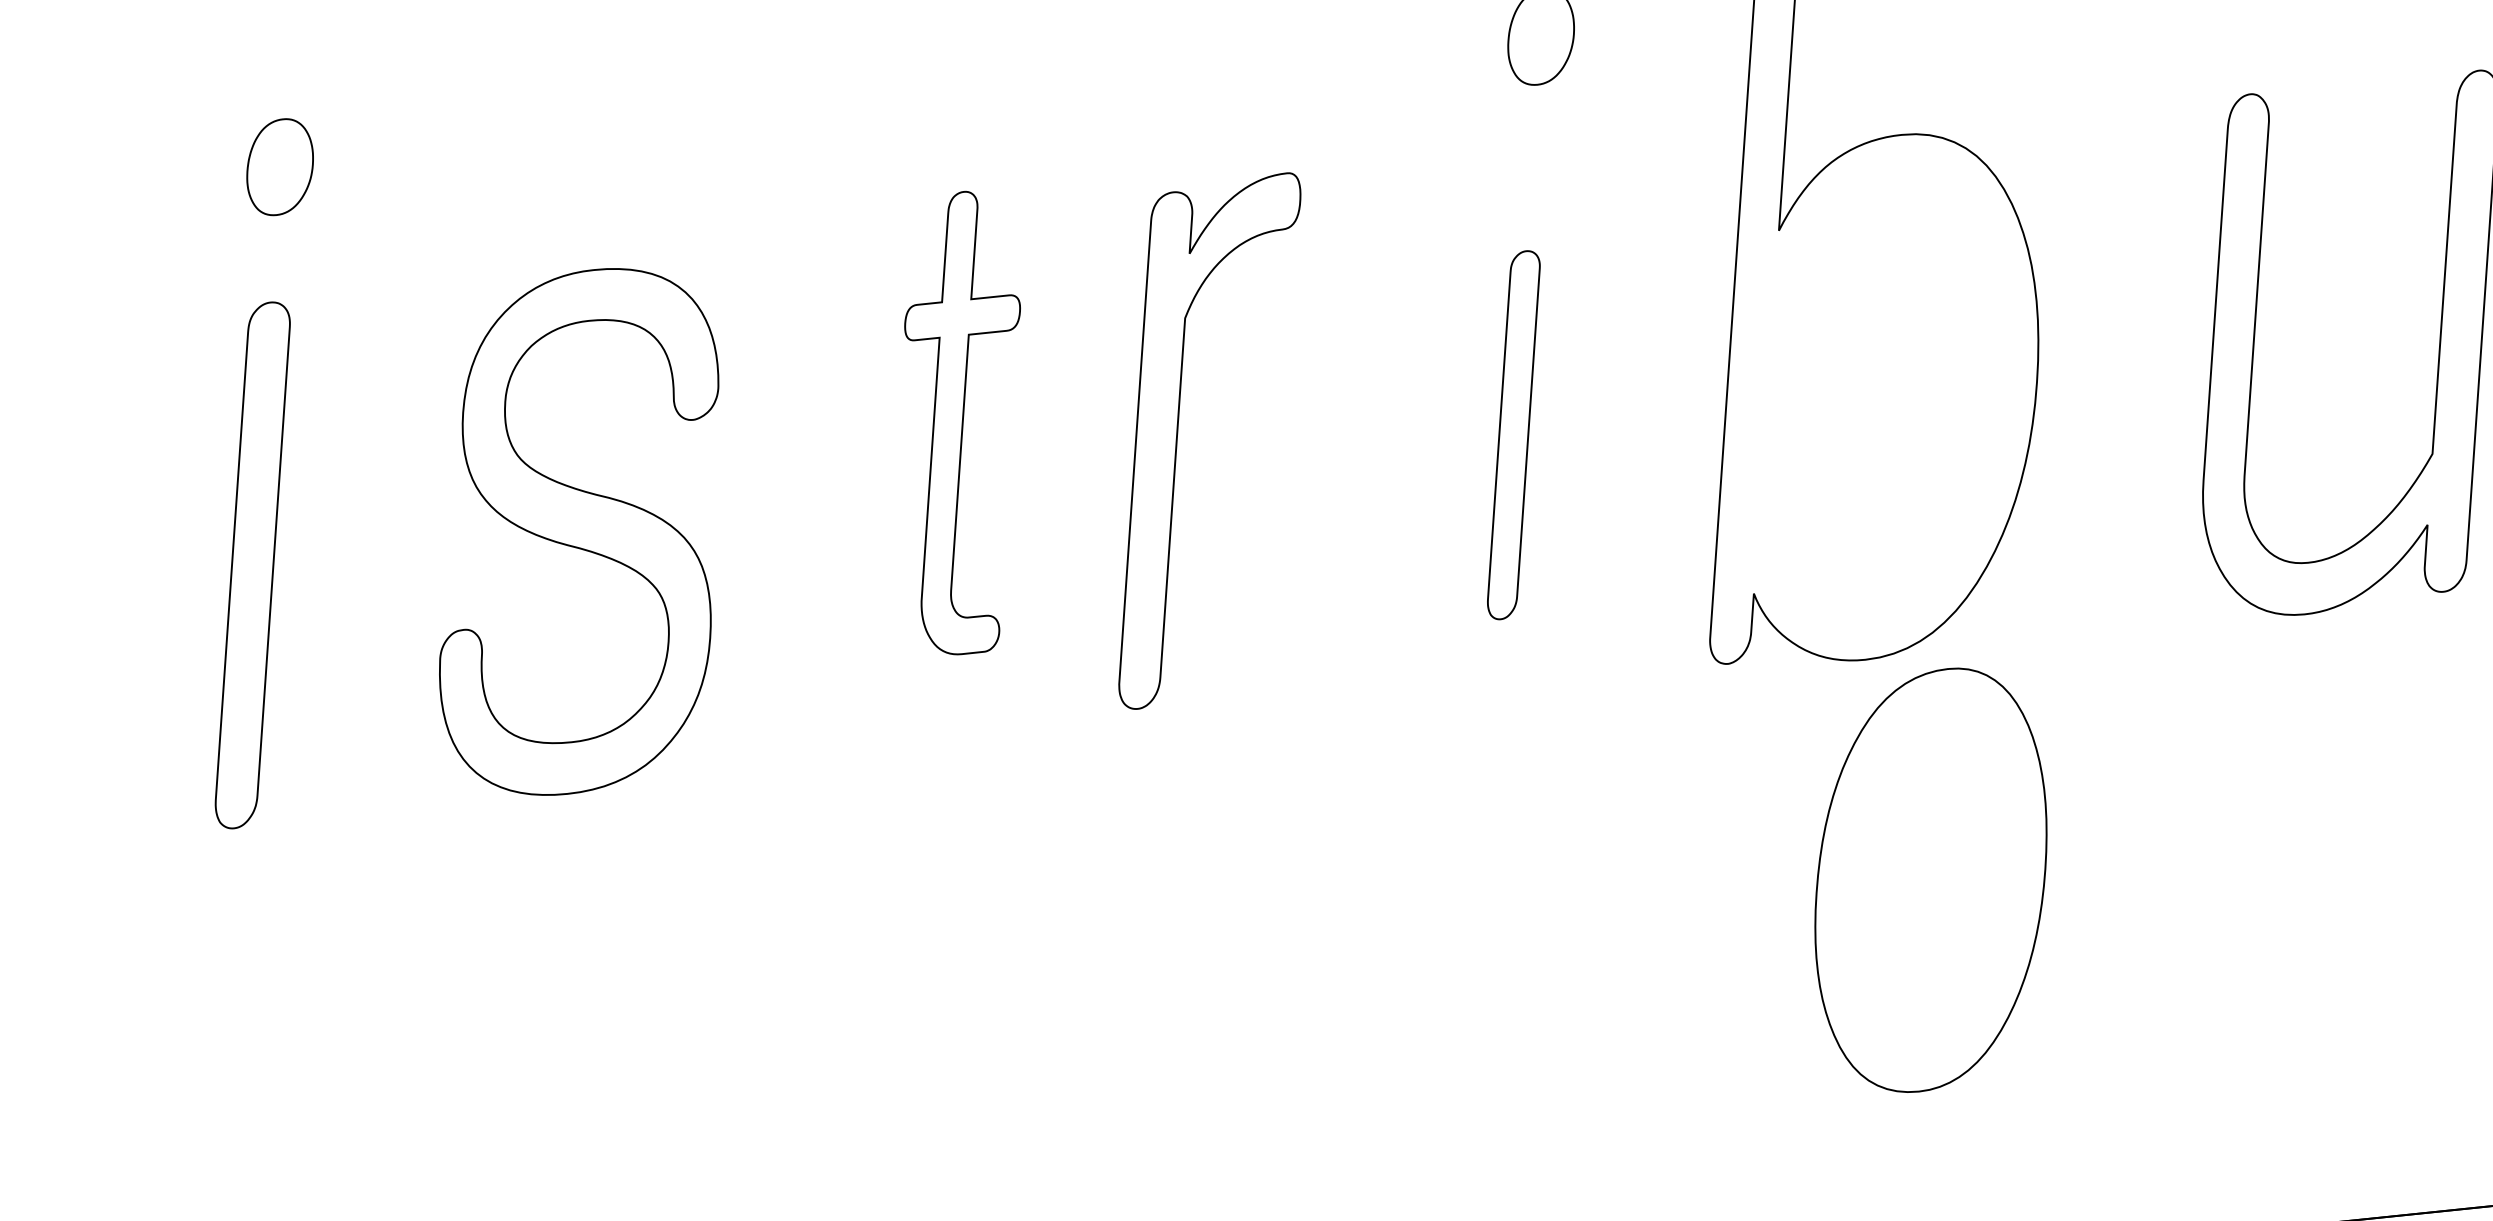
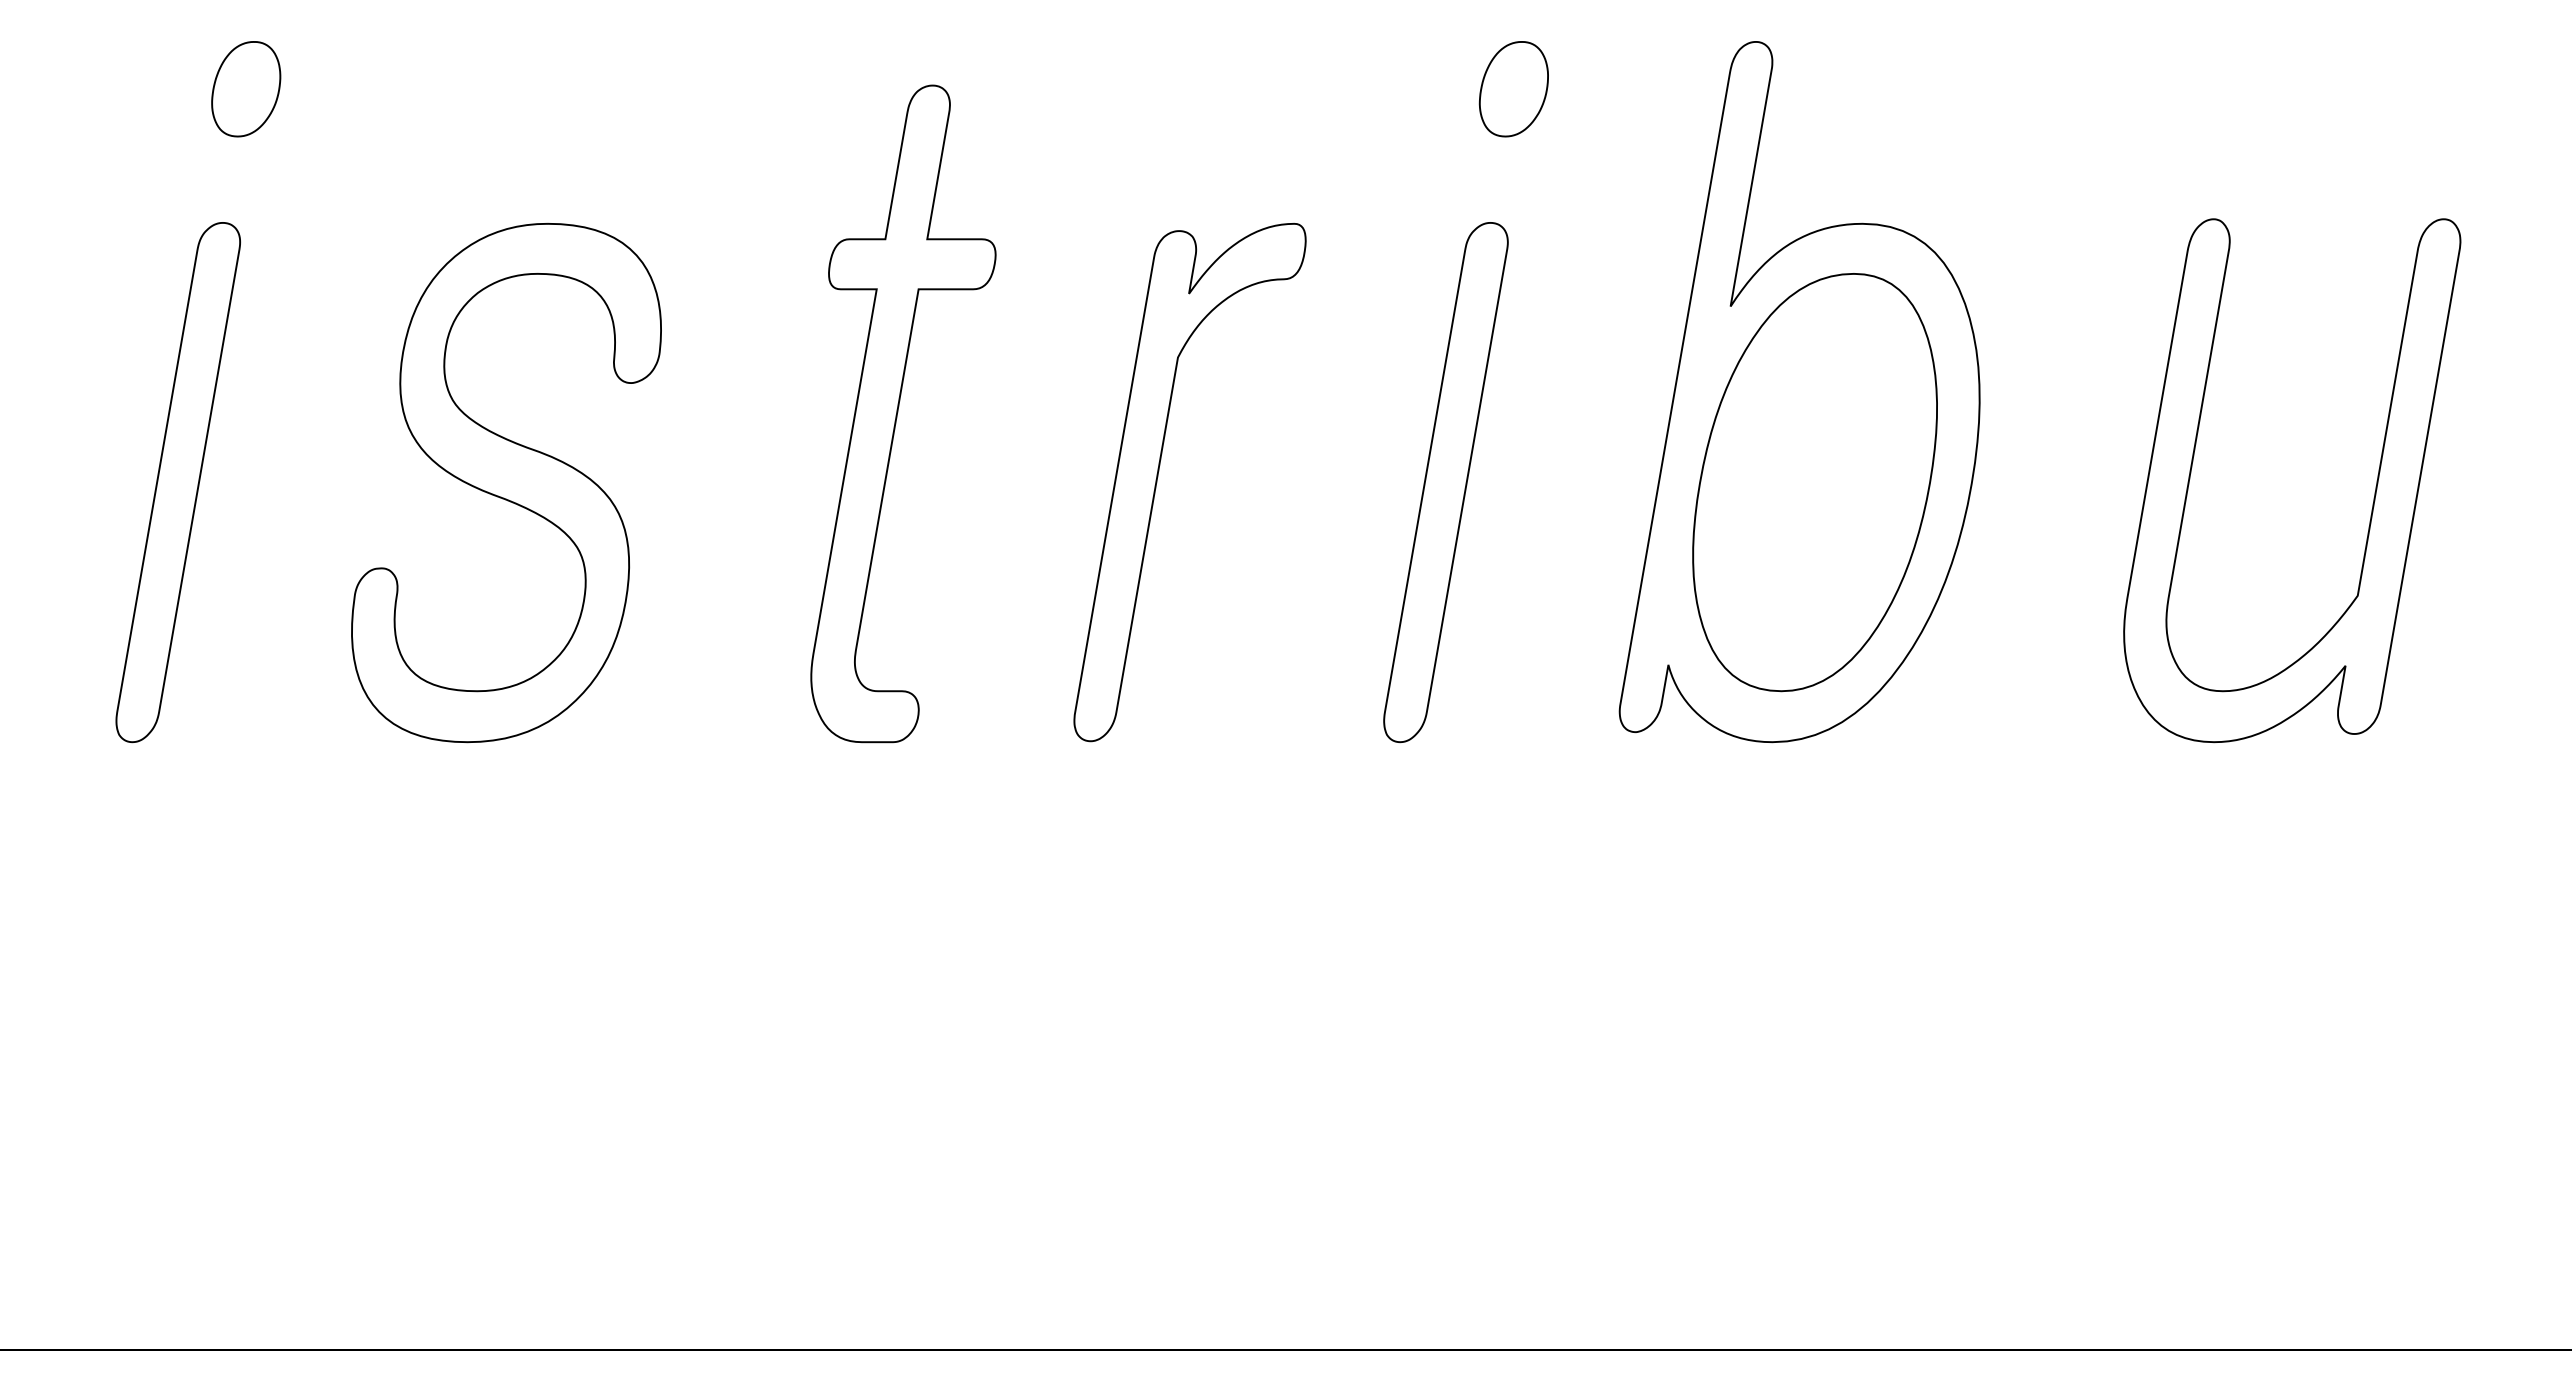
part: (967, 422) -> (903, 413), size x1.43
part: (1513, 435) -> (1445, 482), size x1.43
part: (1178, 439) -> (1158, 477), moved
part: (1930, 880) -> (1814, 482), moved

